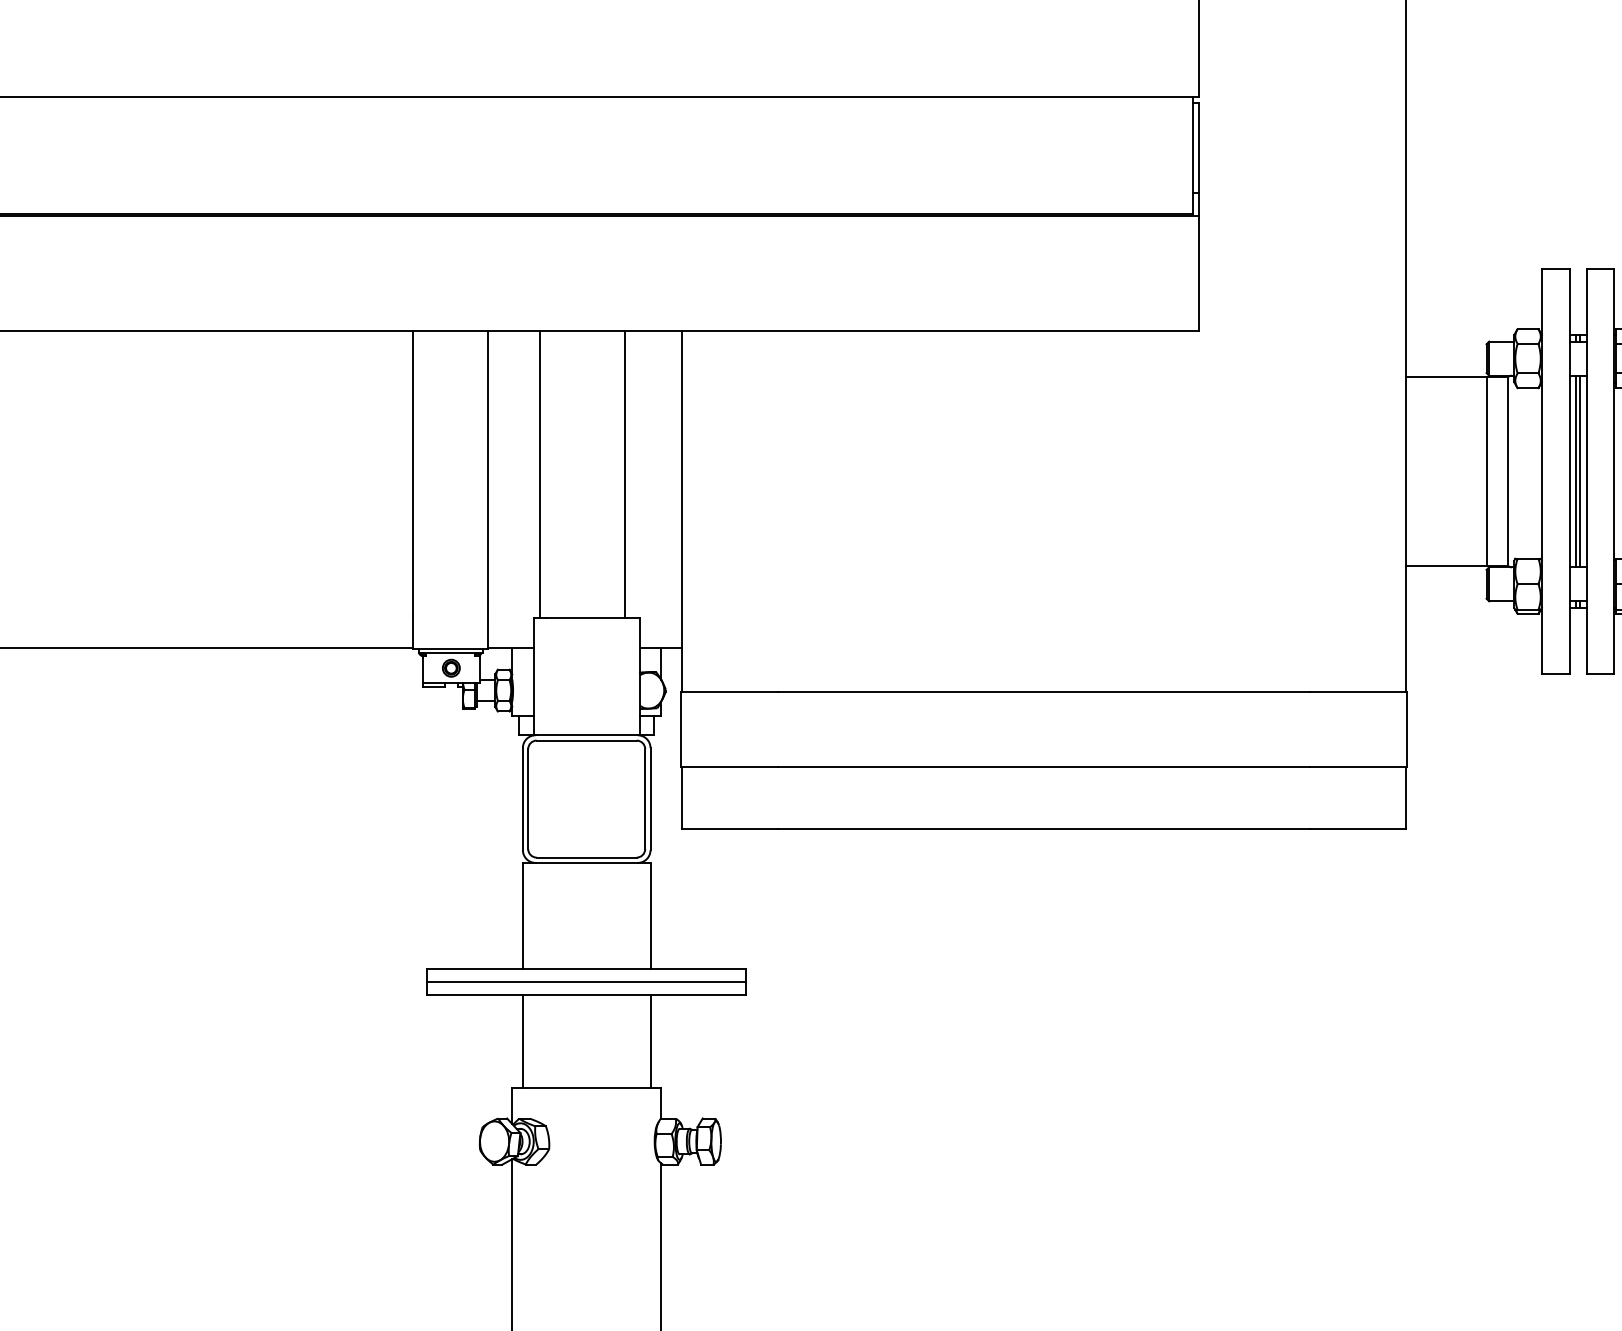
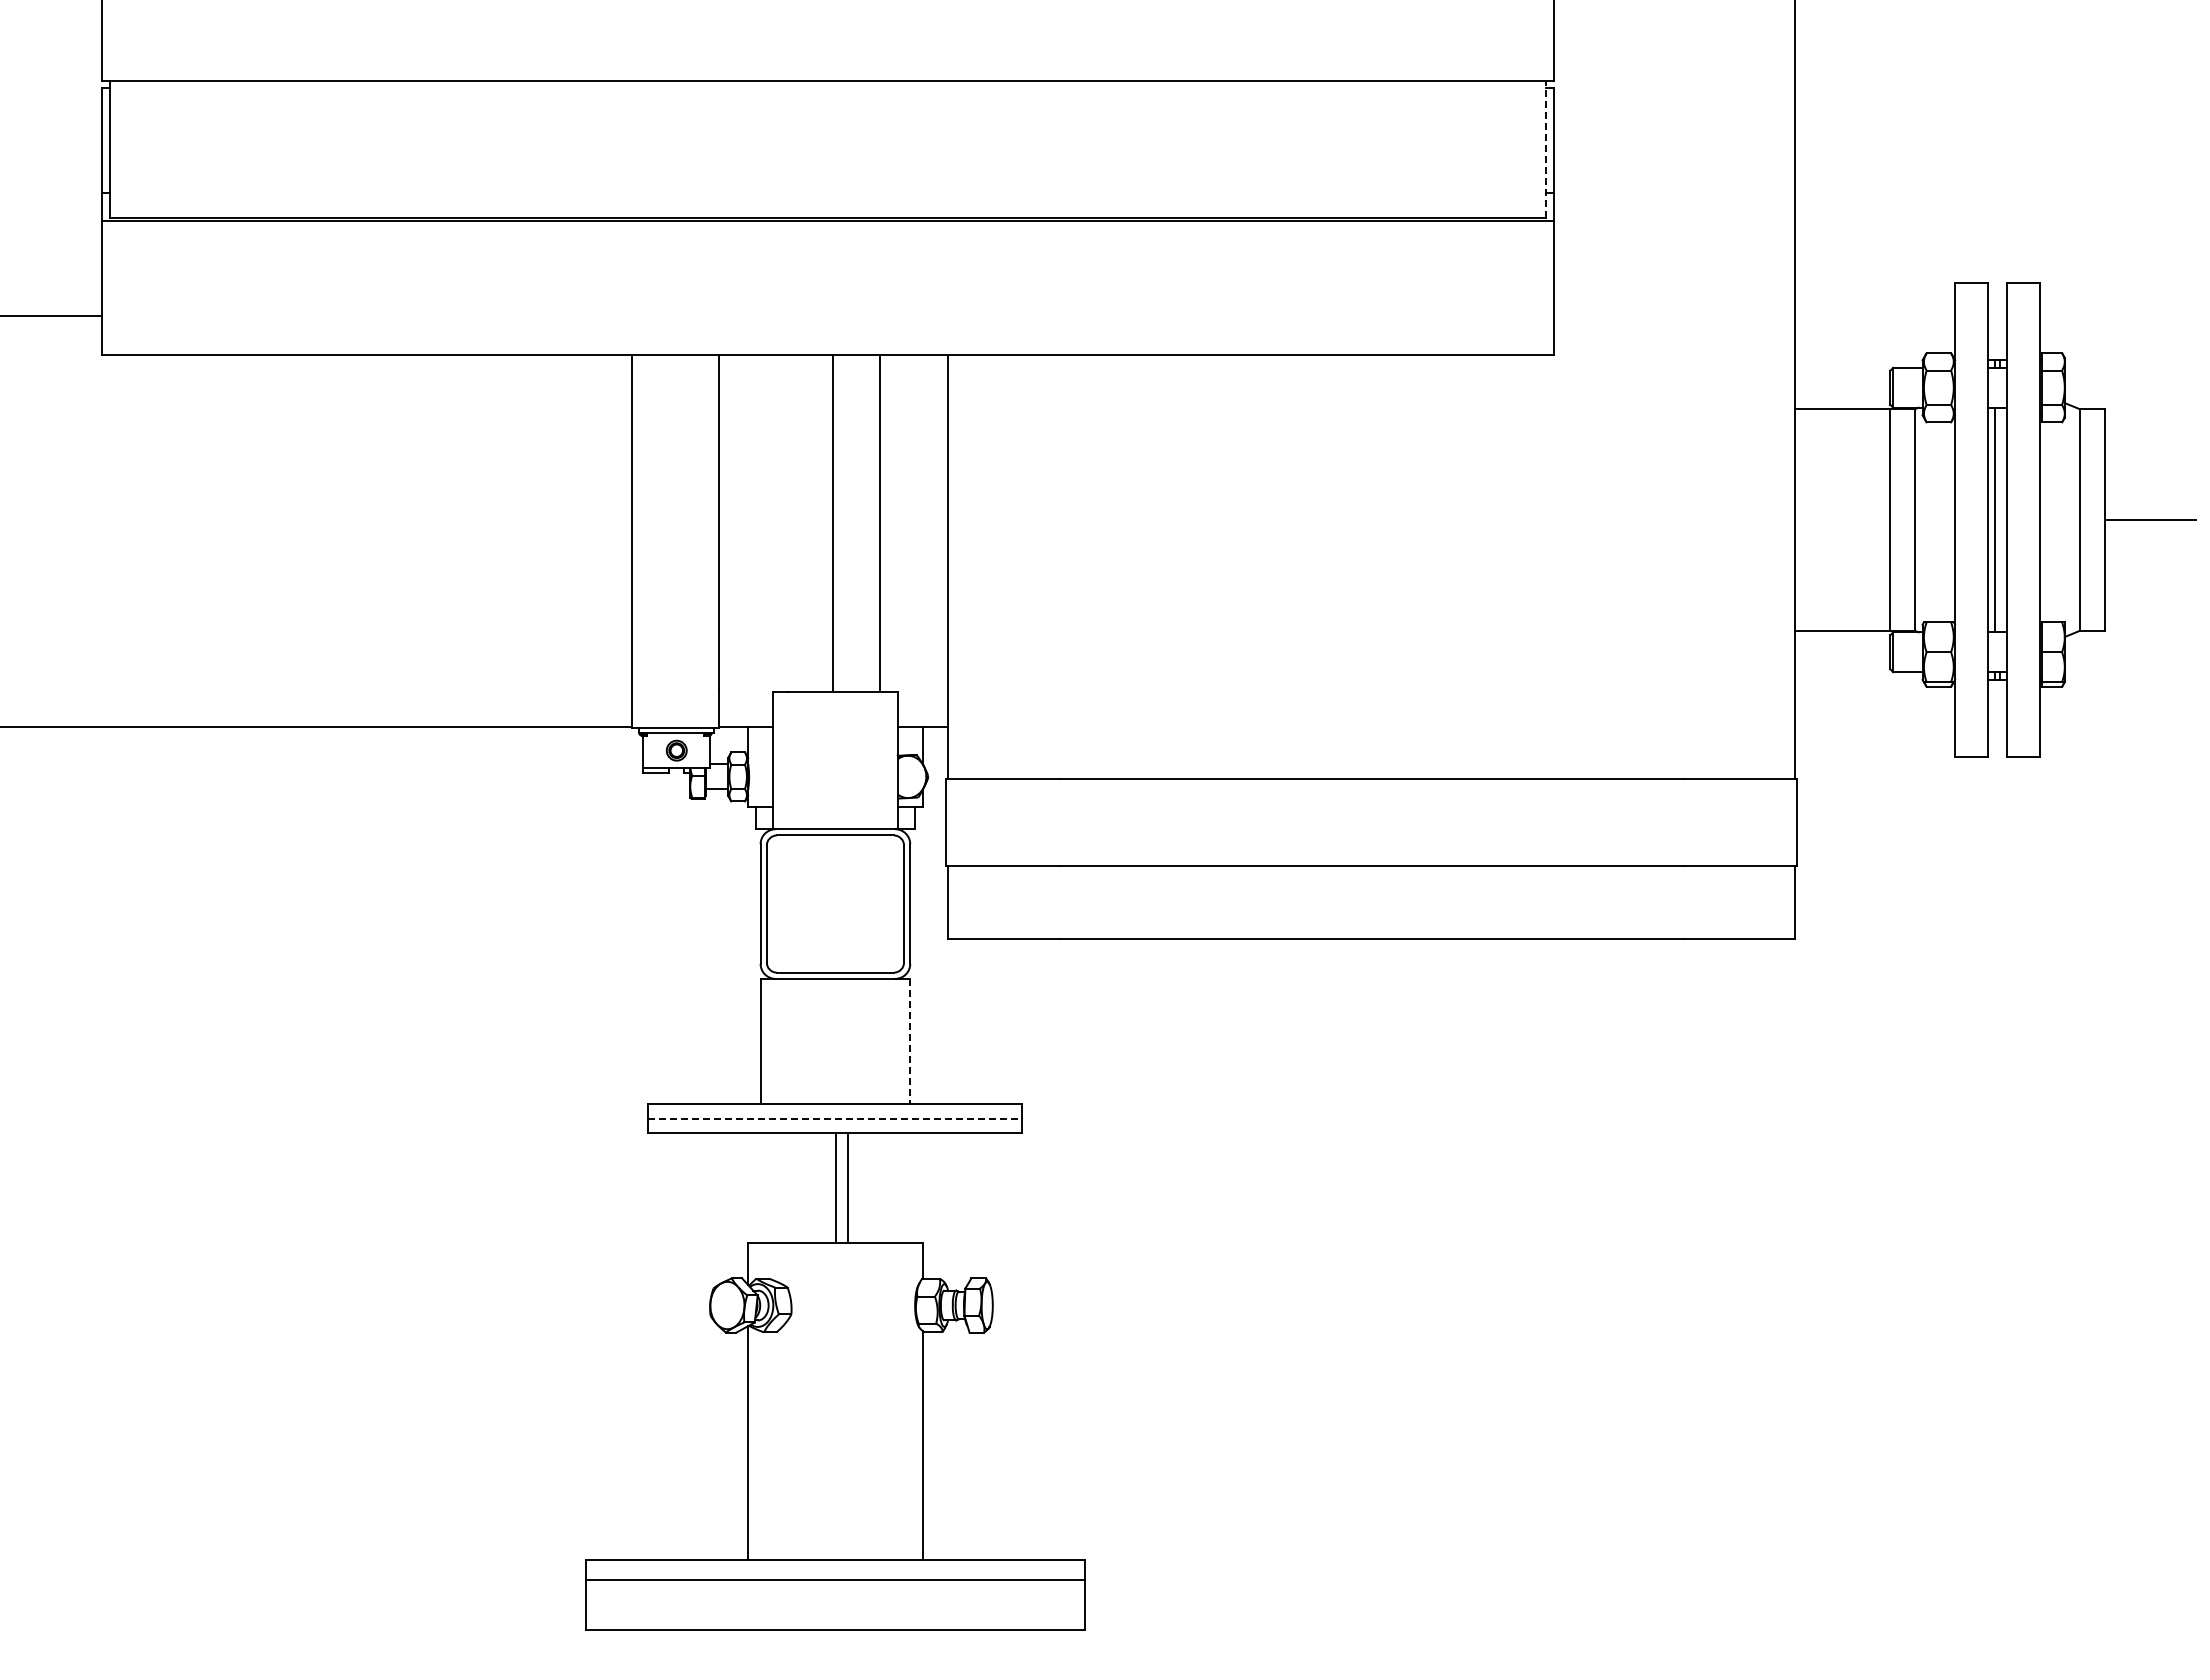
line: (1193, 155) -> (1546, 149), solid -> dashed
line: (1579, 471) -> (1999, 519), removed
line: (539, 474) -> (832, 523), moved
line: (650, 916) -> (910, 1041), solid -> dashed
line: (586, 982) -> (835, 1118), solid -> dashed
line: (522, 1041) -> (836, 1188), moved
line: (650, 1041) -> (847, 1188), moved

